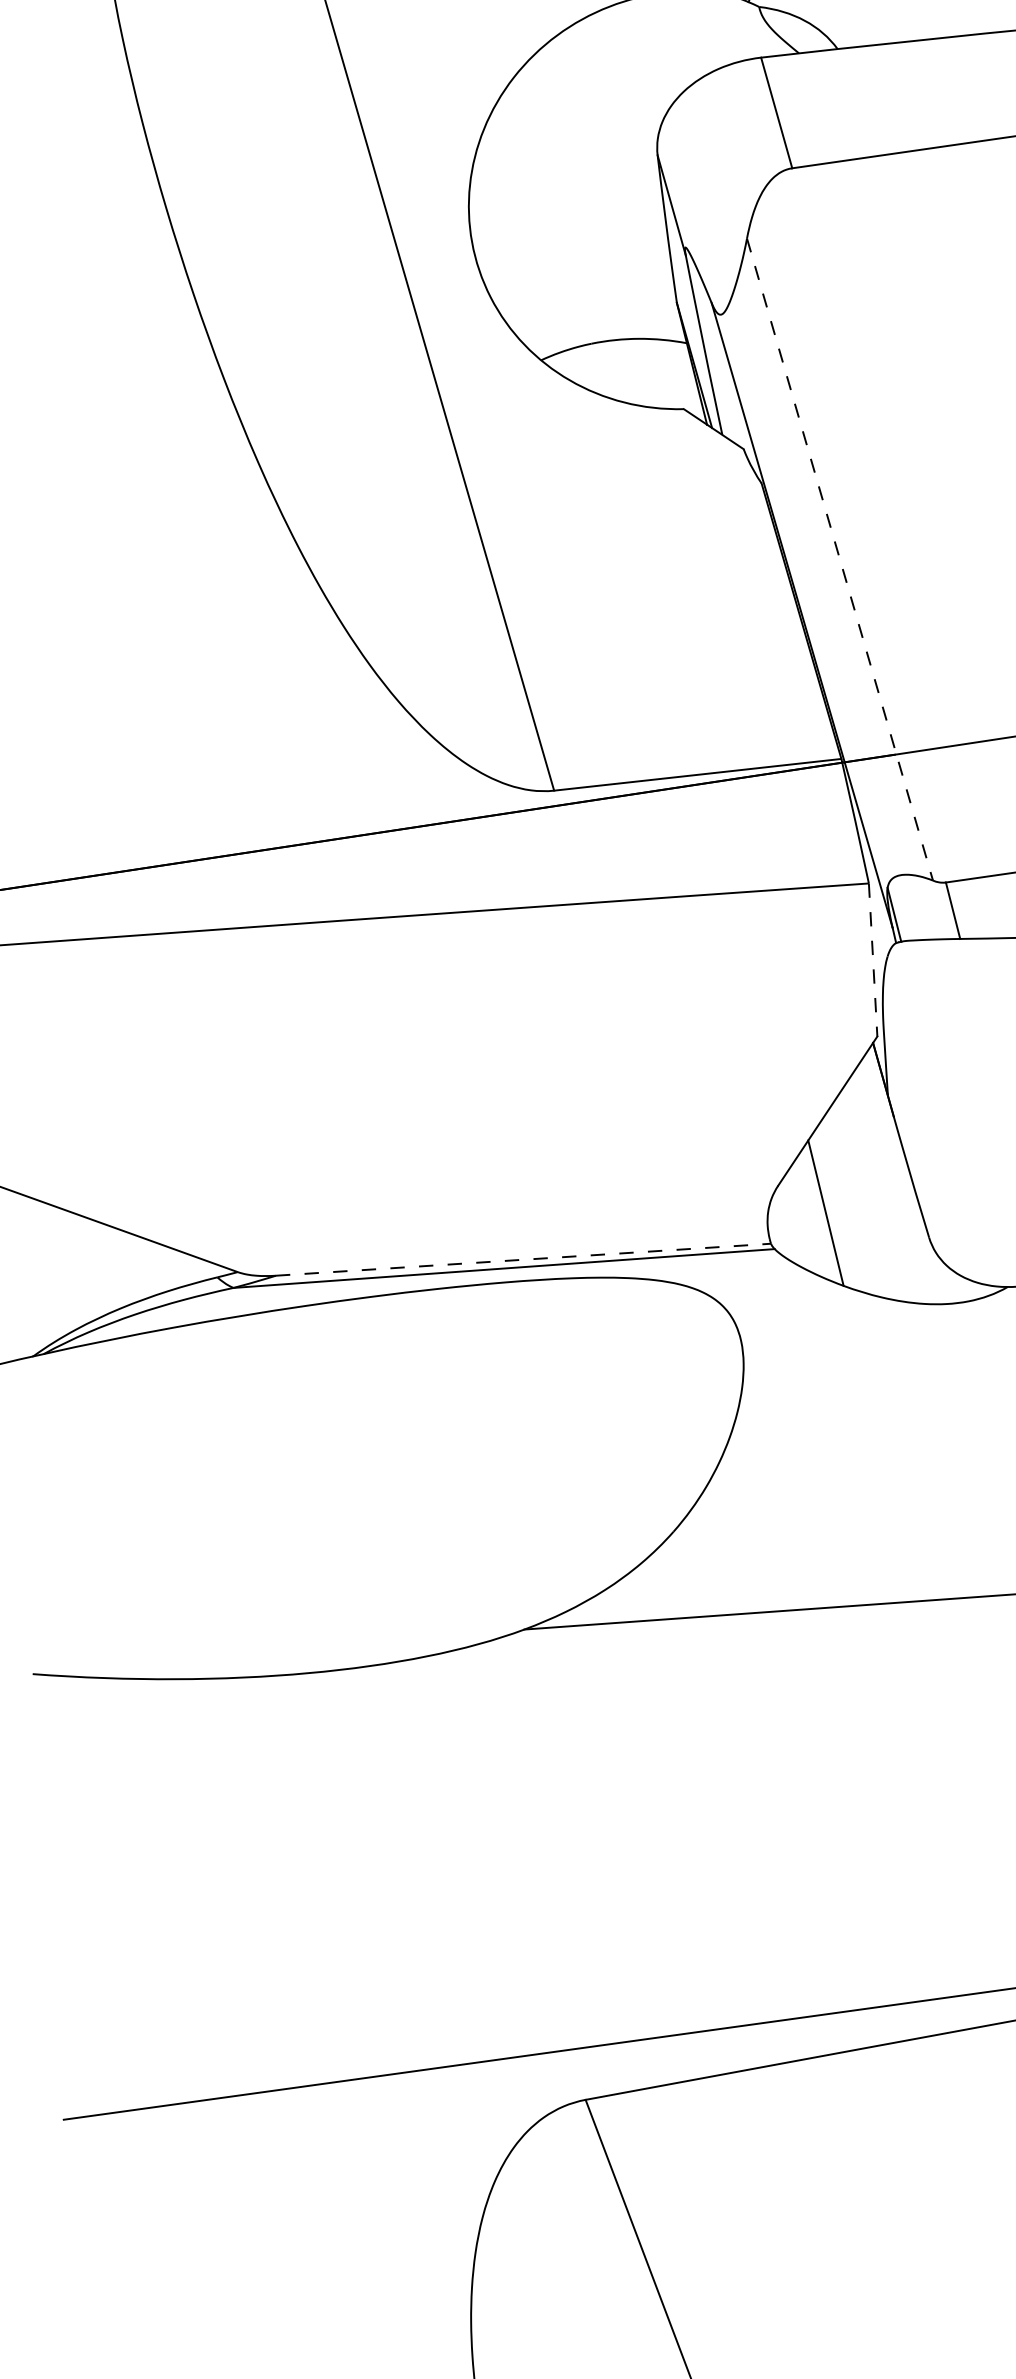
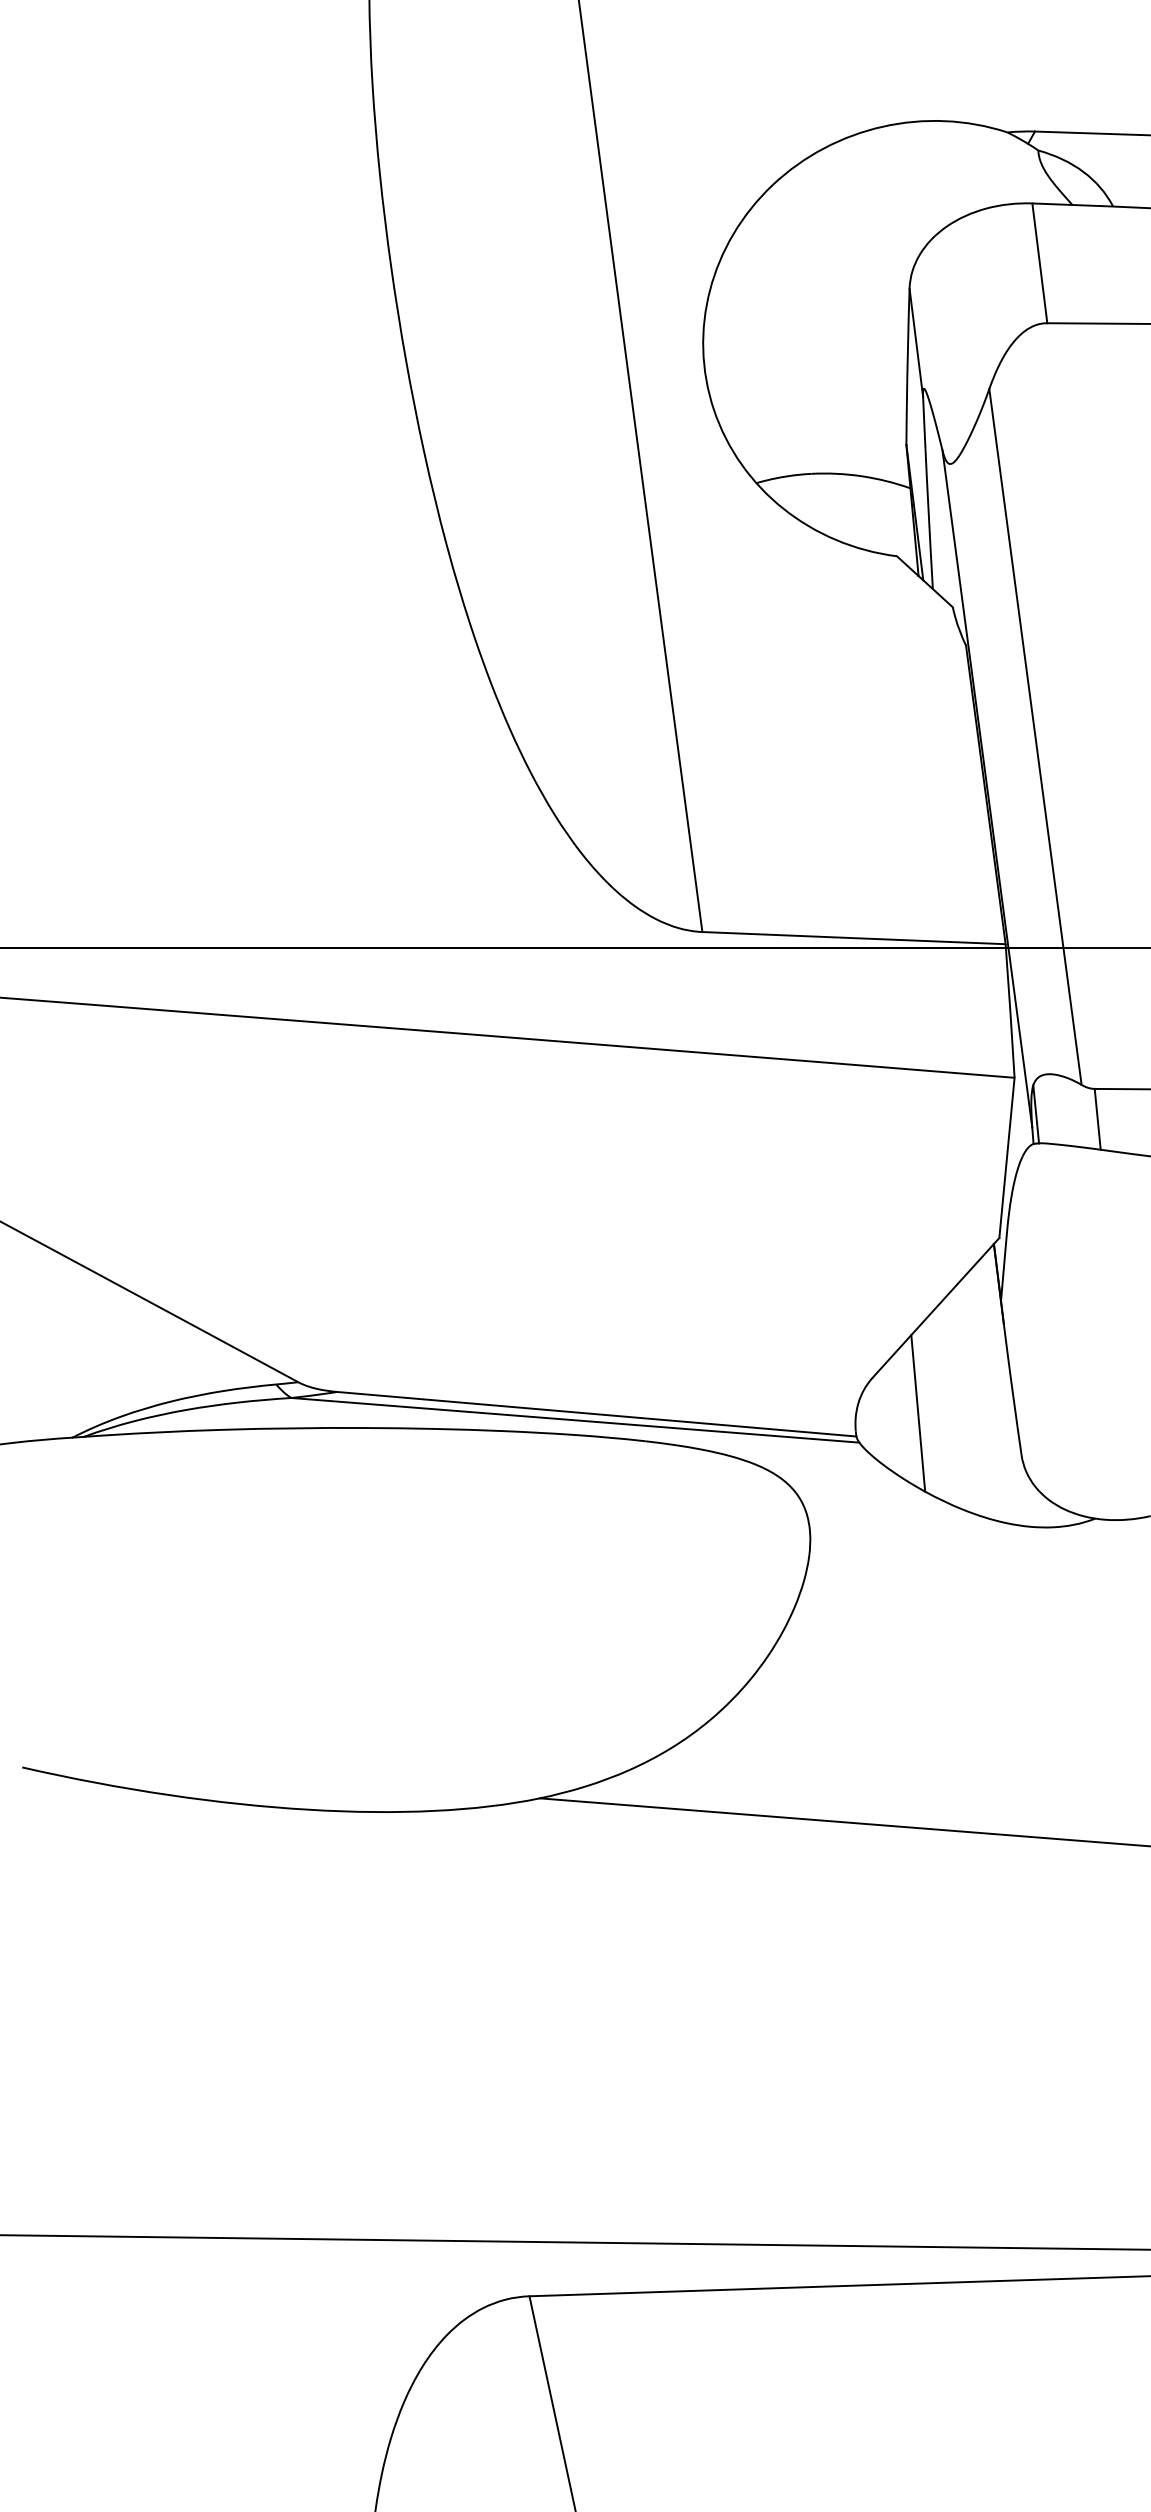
line: (839, 559) -> (1035, 736), dashed -> solid
line: (872, 960) -> (1006, 1158), dashed -> solid
line: (524, 1259) -> (597, 1414), dashed -> solid

